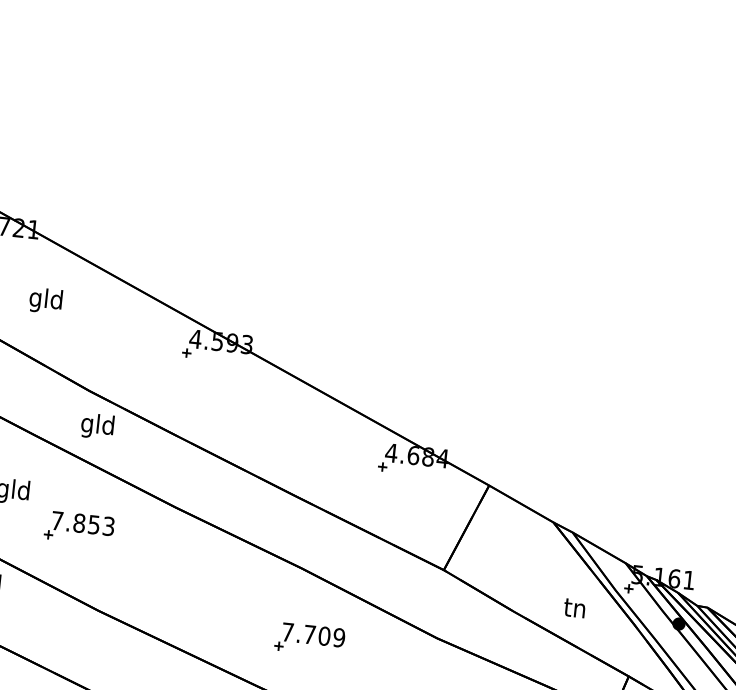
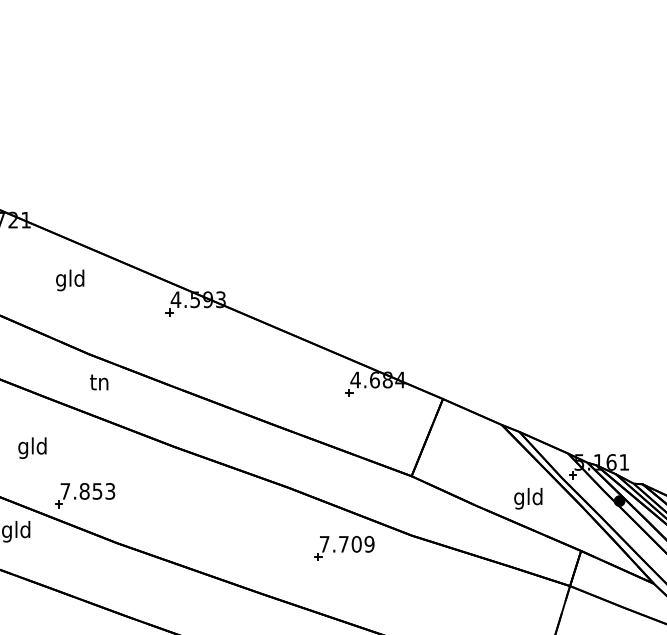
text: (46, 300) -> (70, 280), moved
text: (97, 425) -> (99, 383), gld -> tn
part: (79, 528) -> (85, 495), moved
text: (574, 609) -> (528, 498), tn -> gld
part: (310, 639) -> (344, 548), moved

